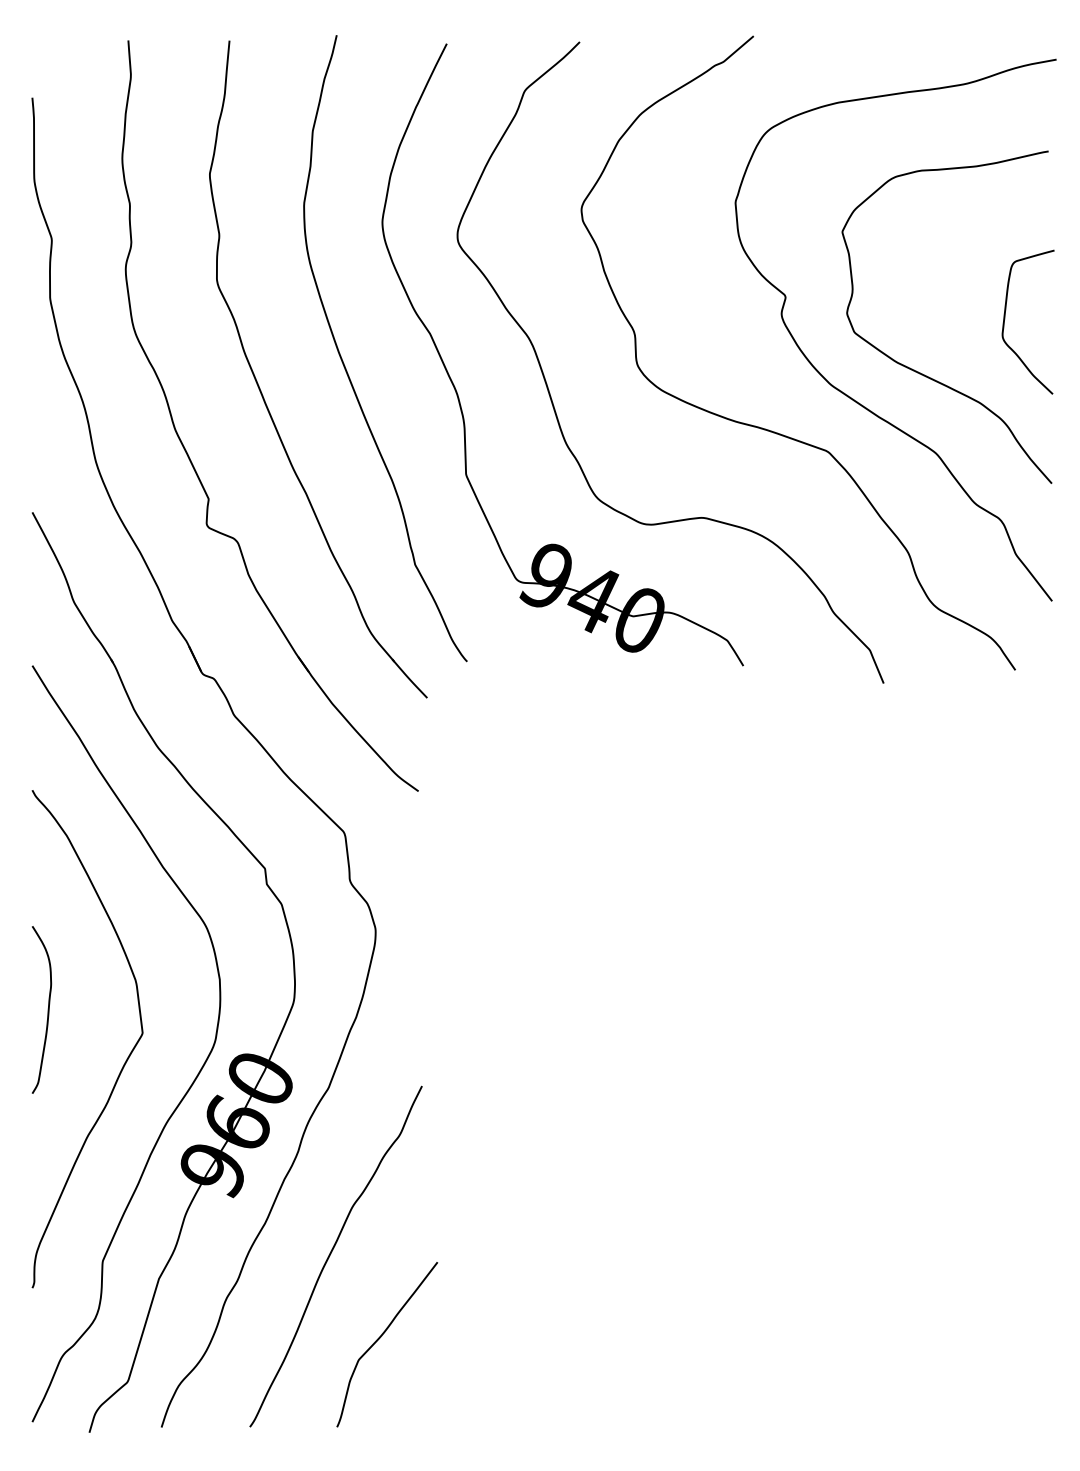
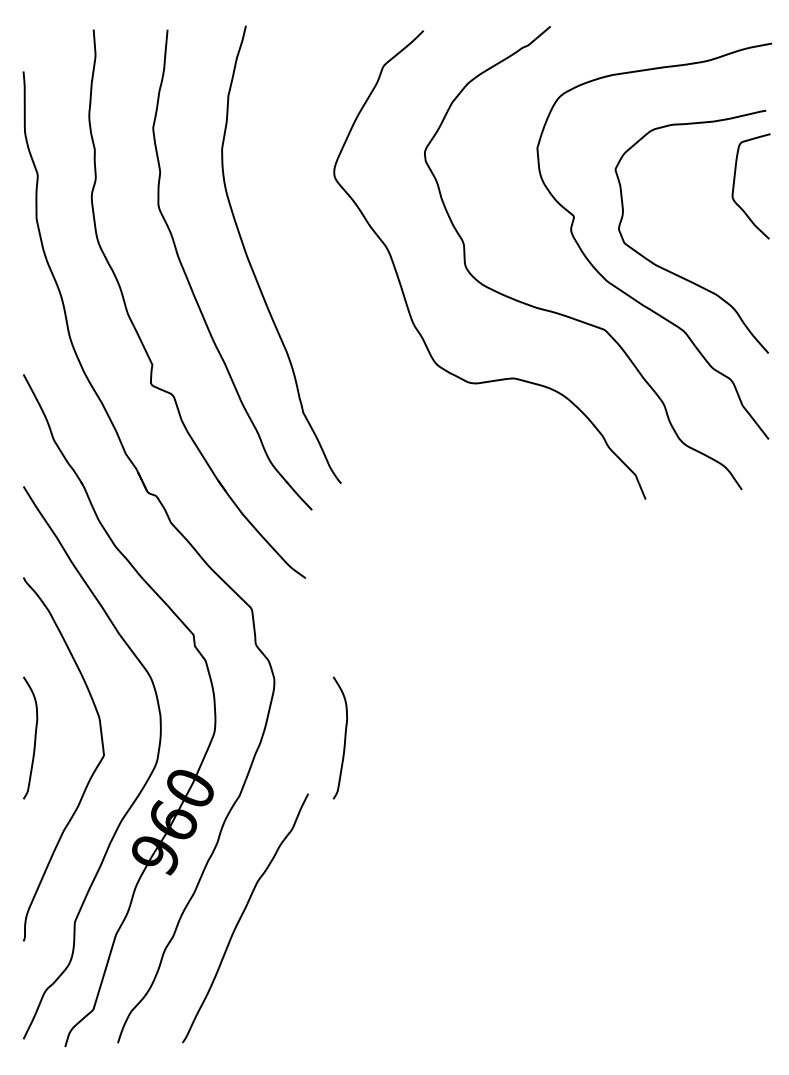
curve: (1005, 319) -> (734, 184), moved
part: (457, 391) -> (334, 286), removed
curve: (471, 1009) -> (344, 737), added
curve: (381, 1337) -> (278, 977), removed

